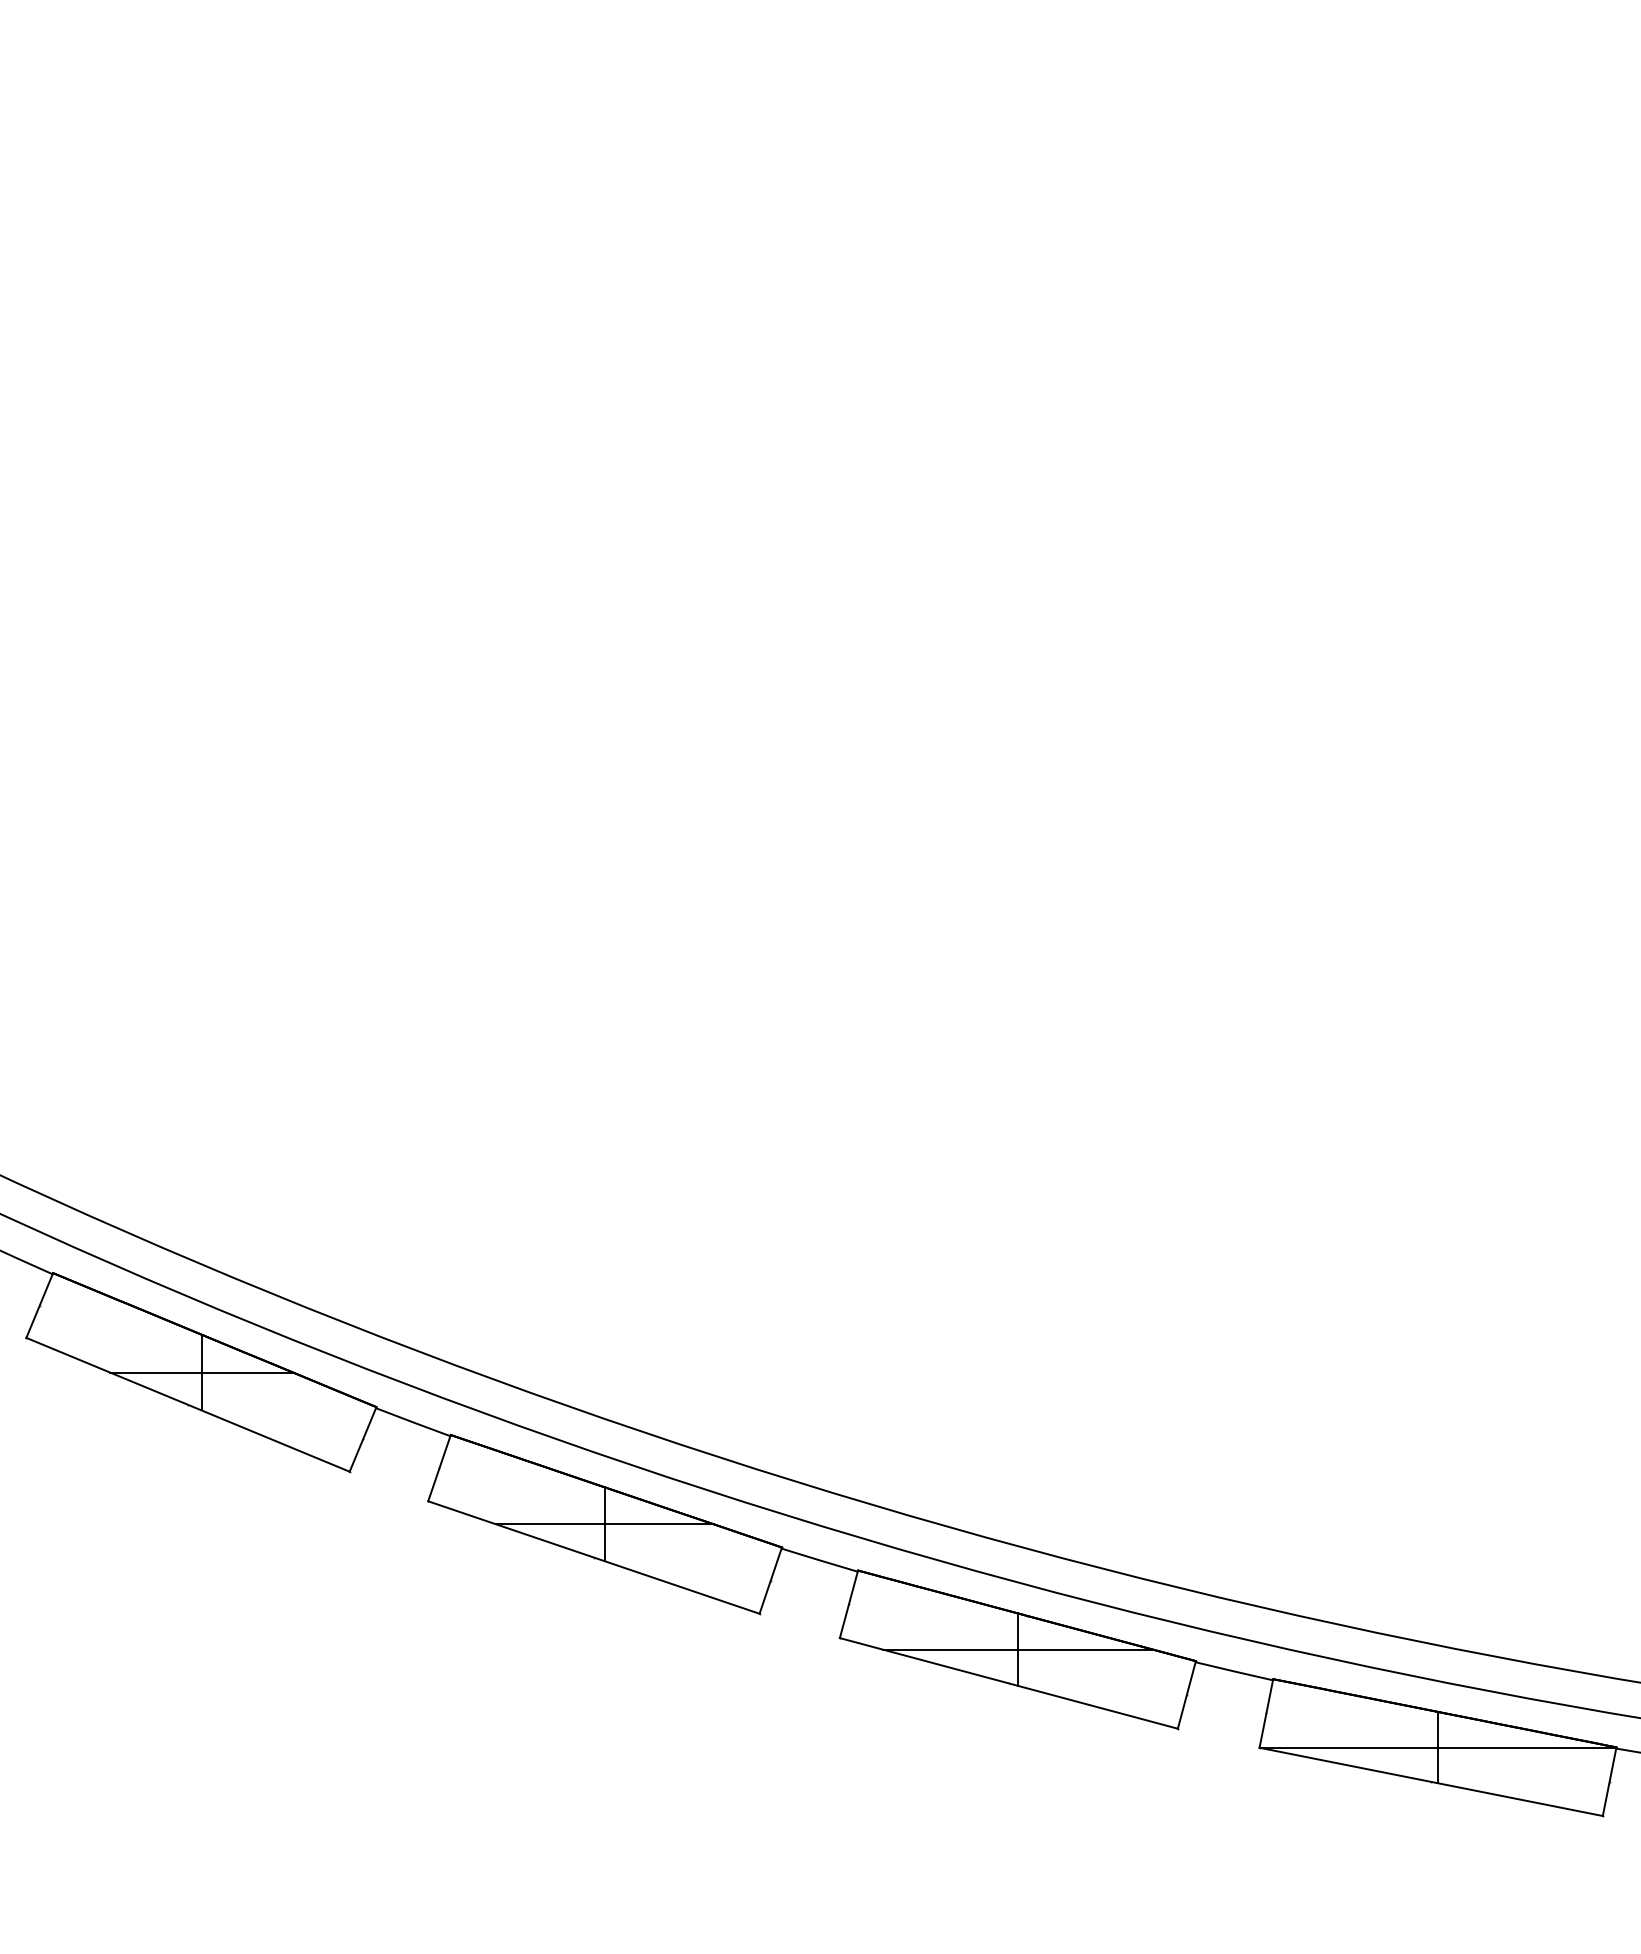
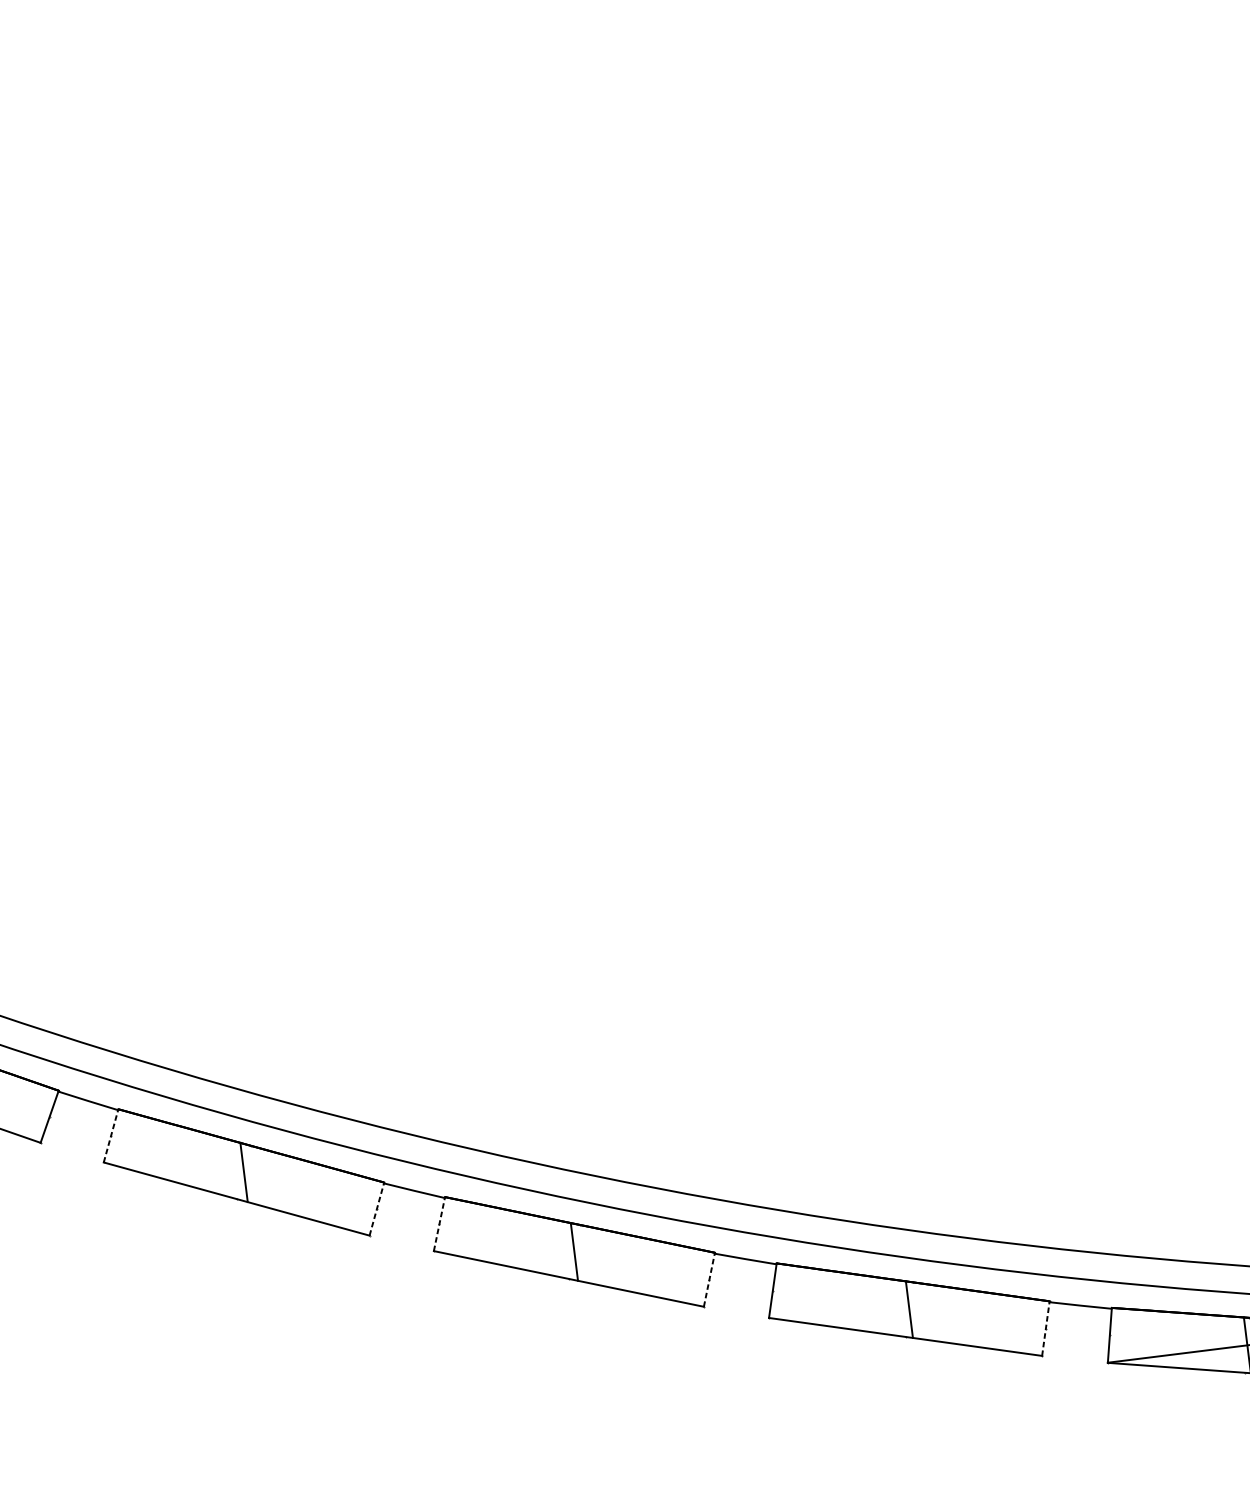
line: (39, 1305) -> (110, 1135), solid -> dashed
line: (201, 1372) -> (244, 1172), removed
line: (363, 1439) -> (377, 1209), solid -> dashed
line: (439, 1467) -> (439, 1223), solid -> dashed
line: (604, 1524) -> (573, 1252), removed
line: (770, 1580) -> (709, 1279), solid -> dashed
line: (1017, 1649) -> (909, 1309), removed
line: (1186, 1694) -> (1045, 1328), solid -> dashed

